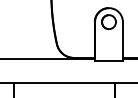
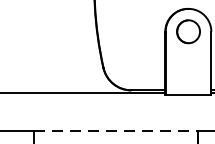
line: (64, 82) -> (115, 130), solid -> dashed

